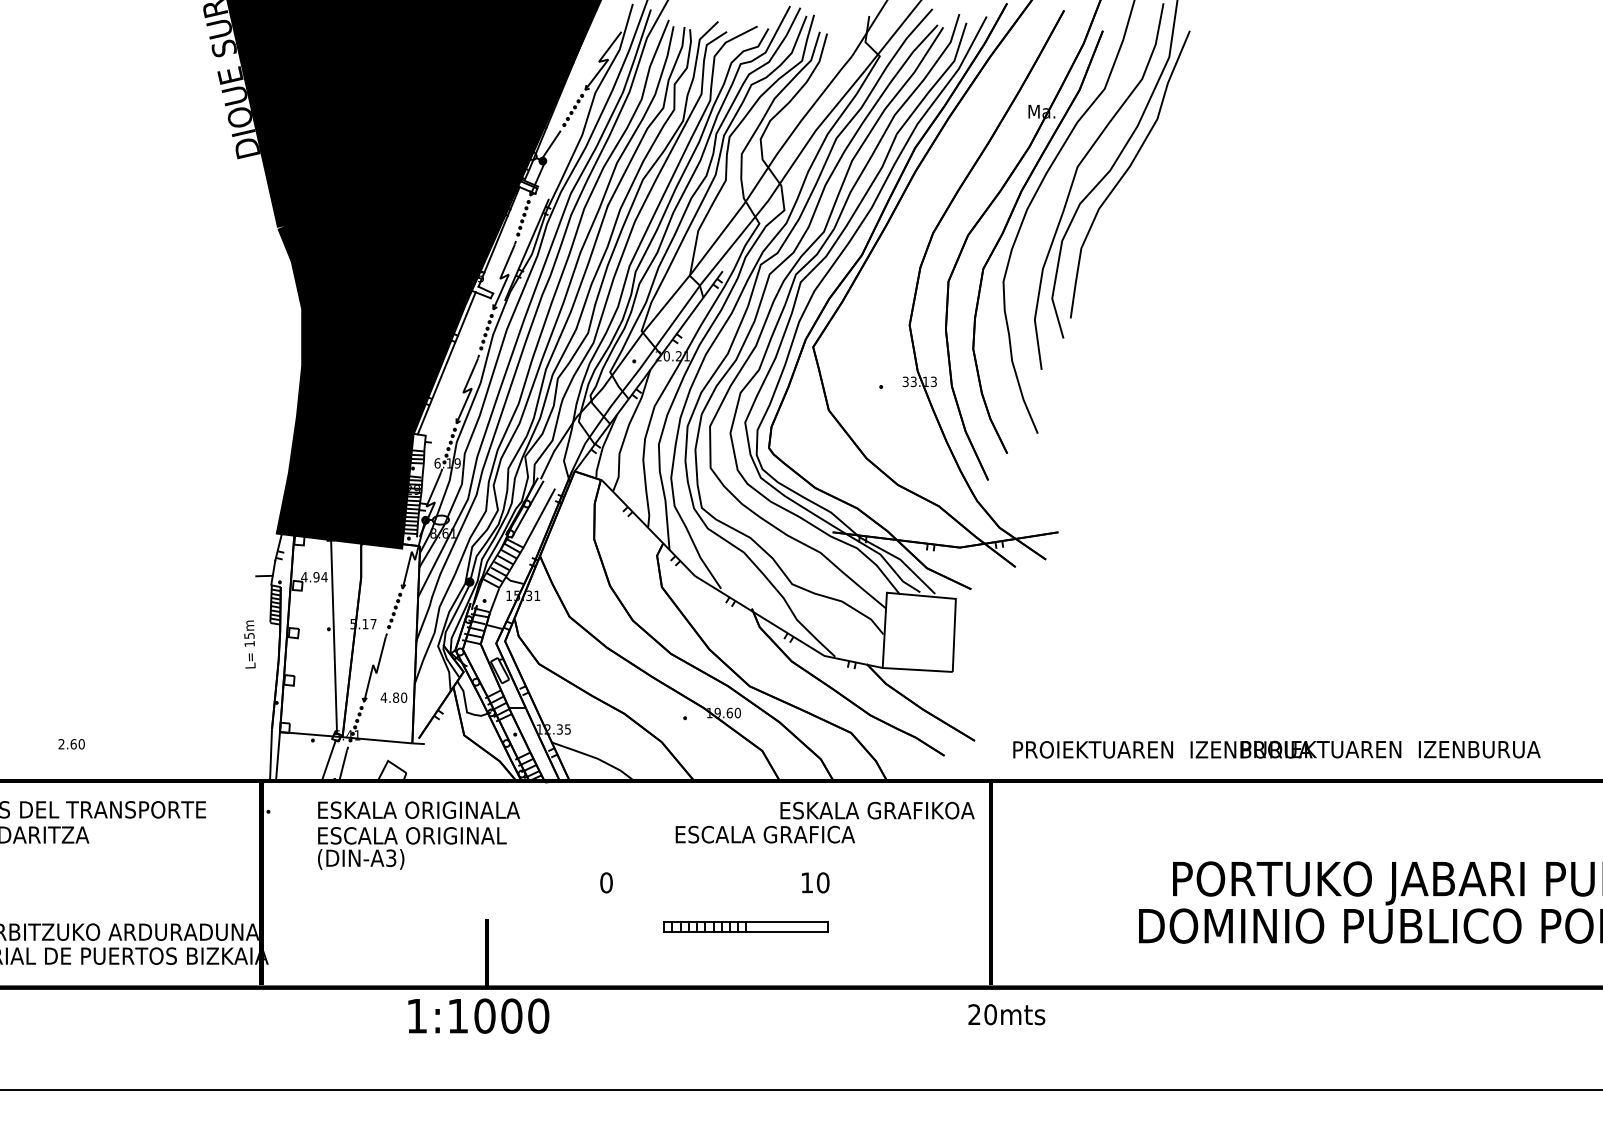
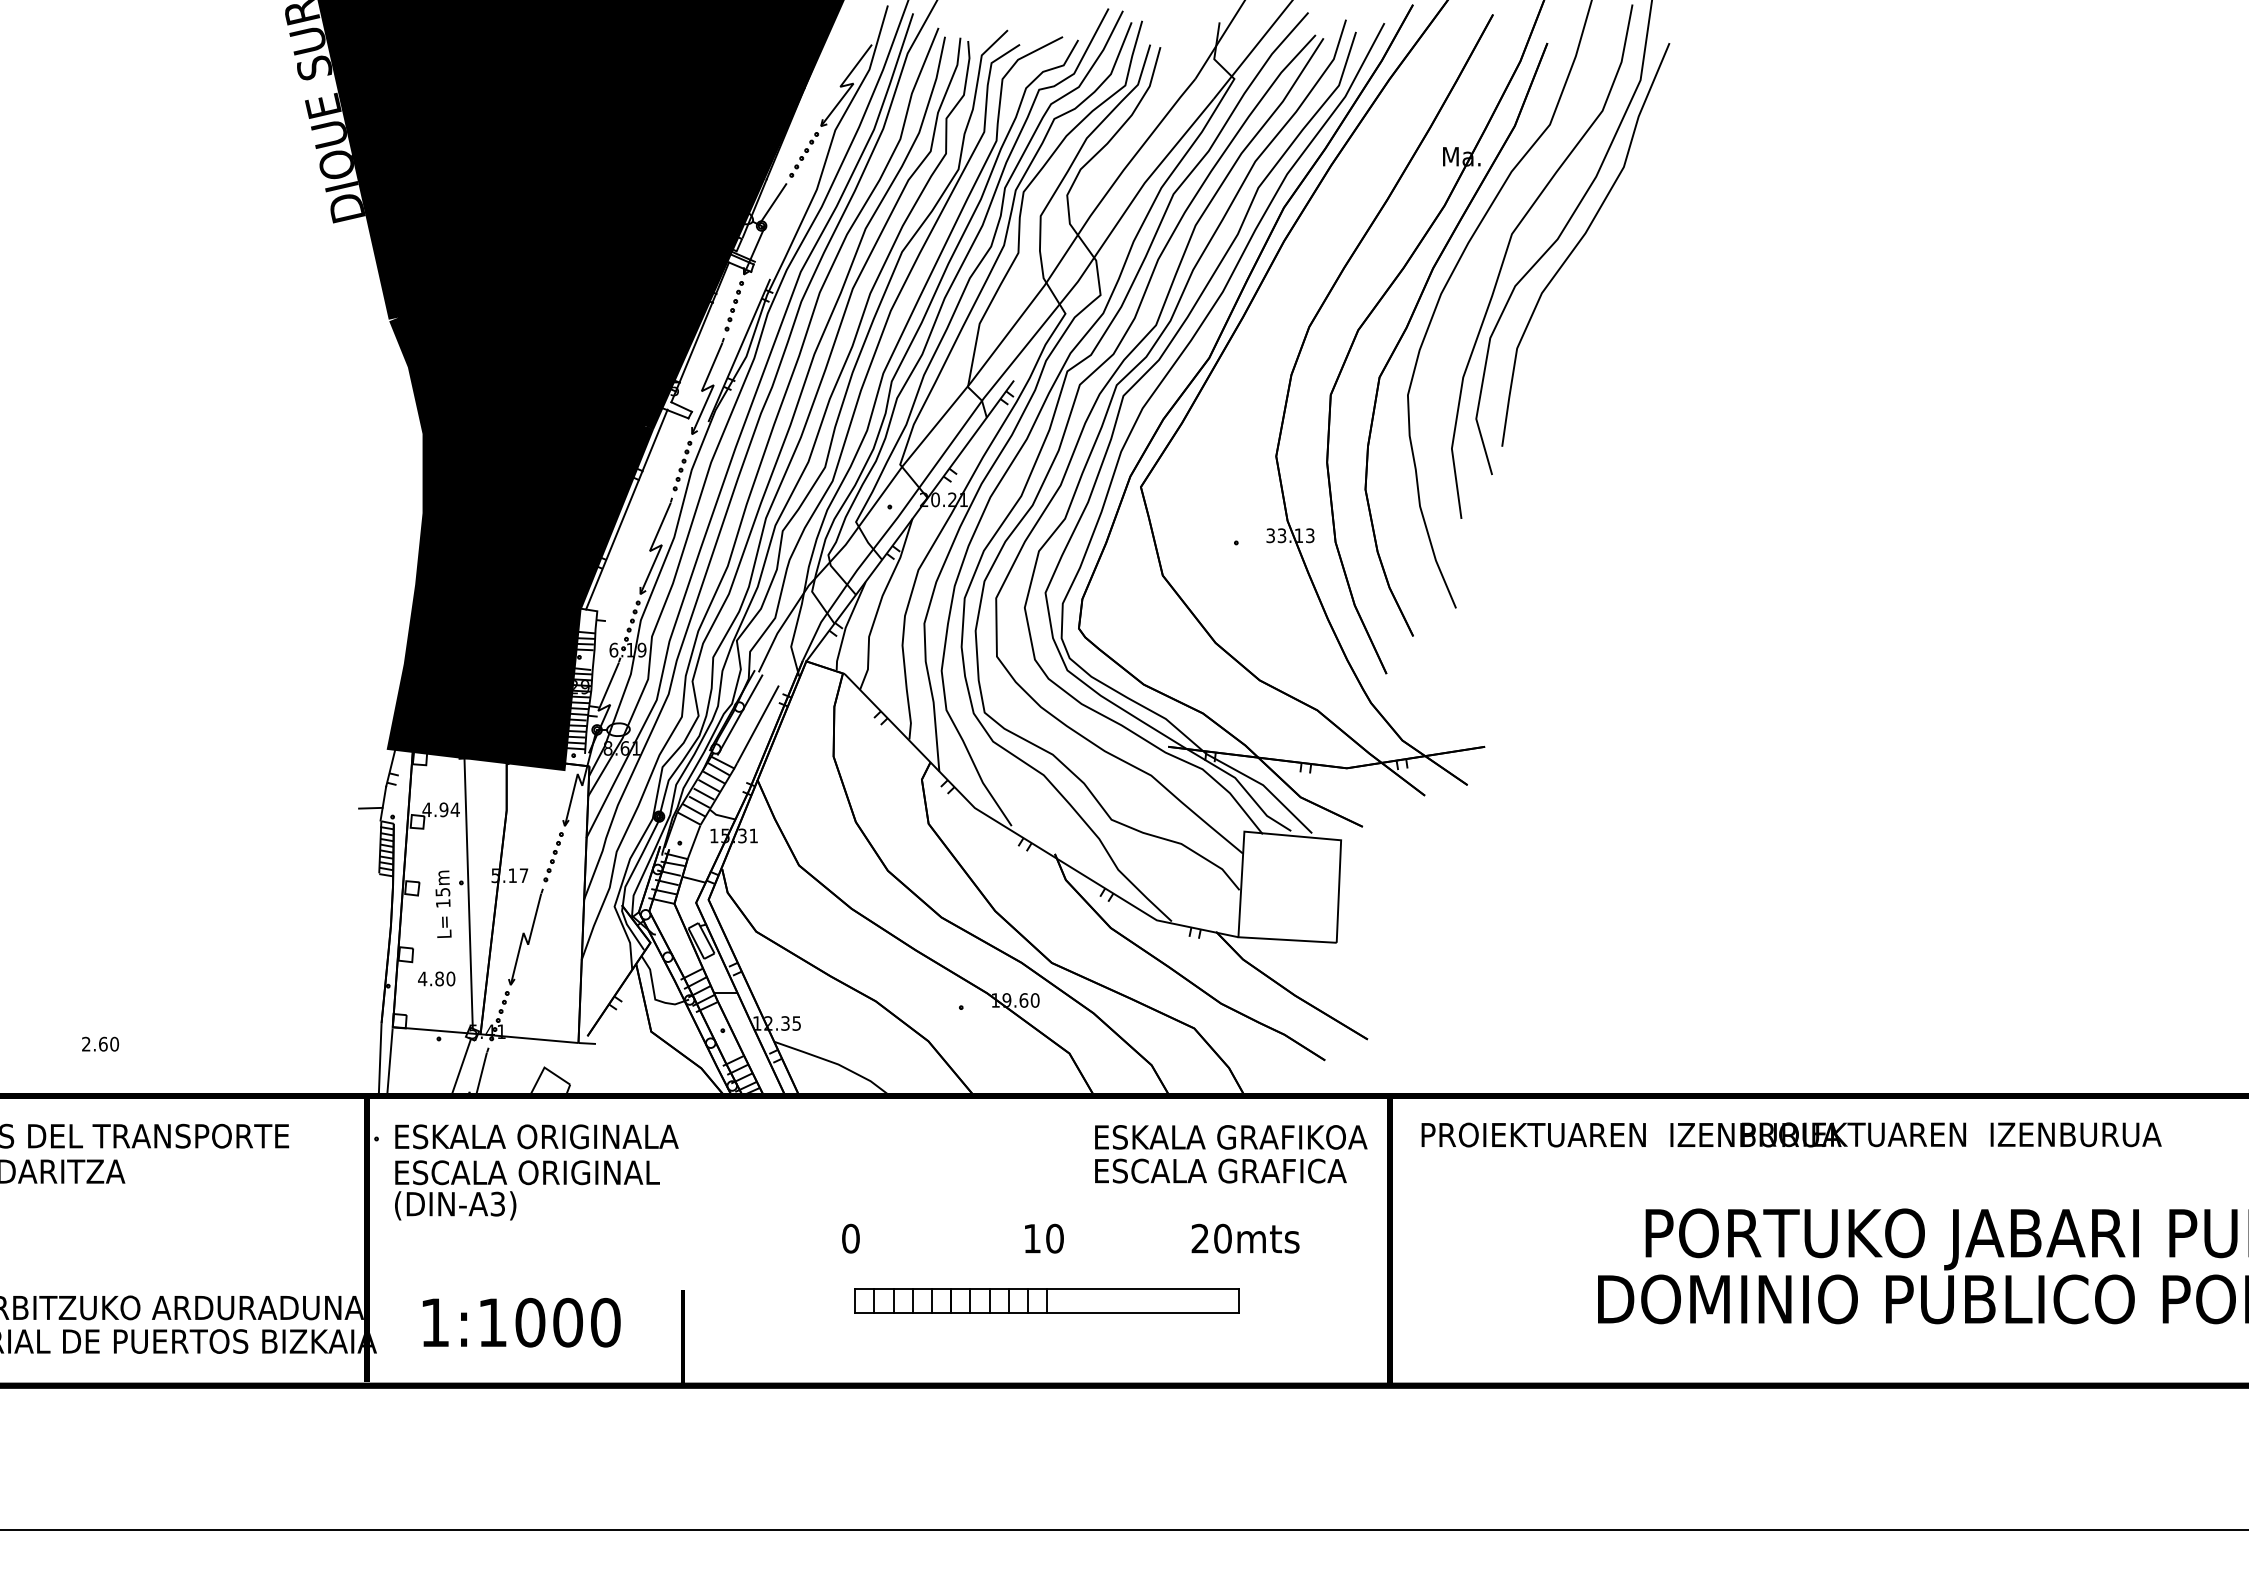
text: (249, 643) -> (443, 903), moved
text: (393, 697) -> (436, 978), moved
text: (1276, 749) -> (1791, 1134), moved
text: (765, 834) -> (1220, 1170), moved
text: (418, 835) -> (536, 1172), moved
text: (815, 882) -> (1044, 1238), moved
part: (745, 926) -> (1046, 1300), size x1.67
text: (1006, 1014) -> (1245, 1238), moved
text: (478, 1015) -> (521, 1322), moved

